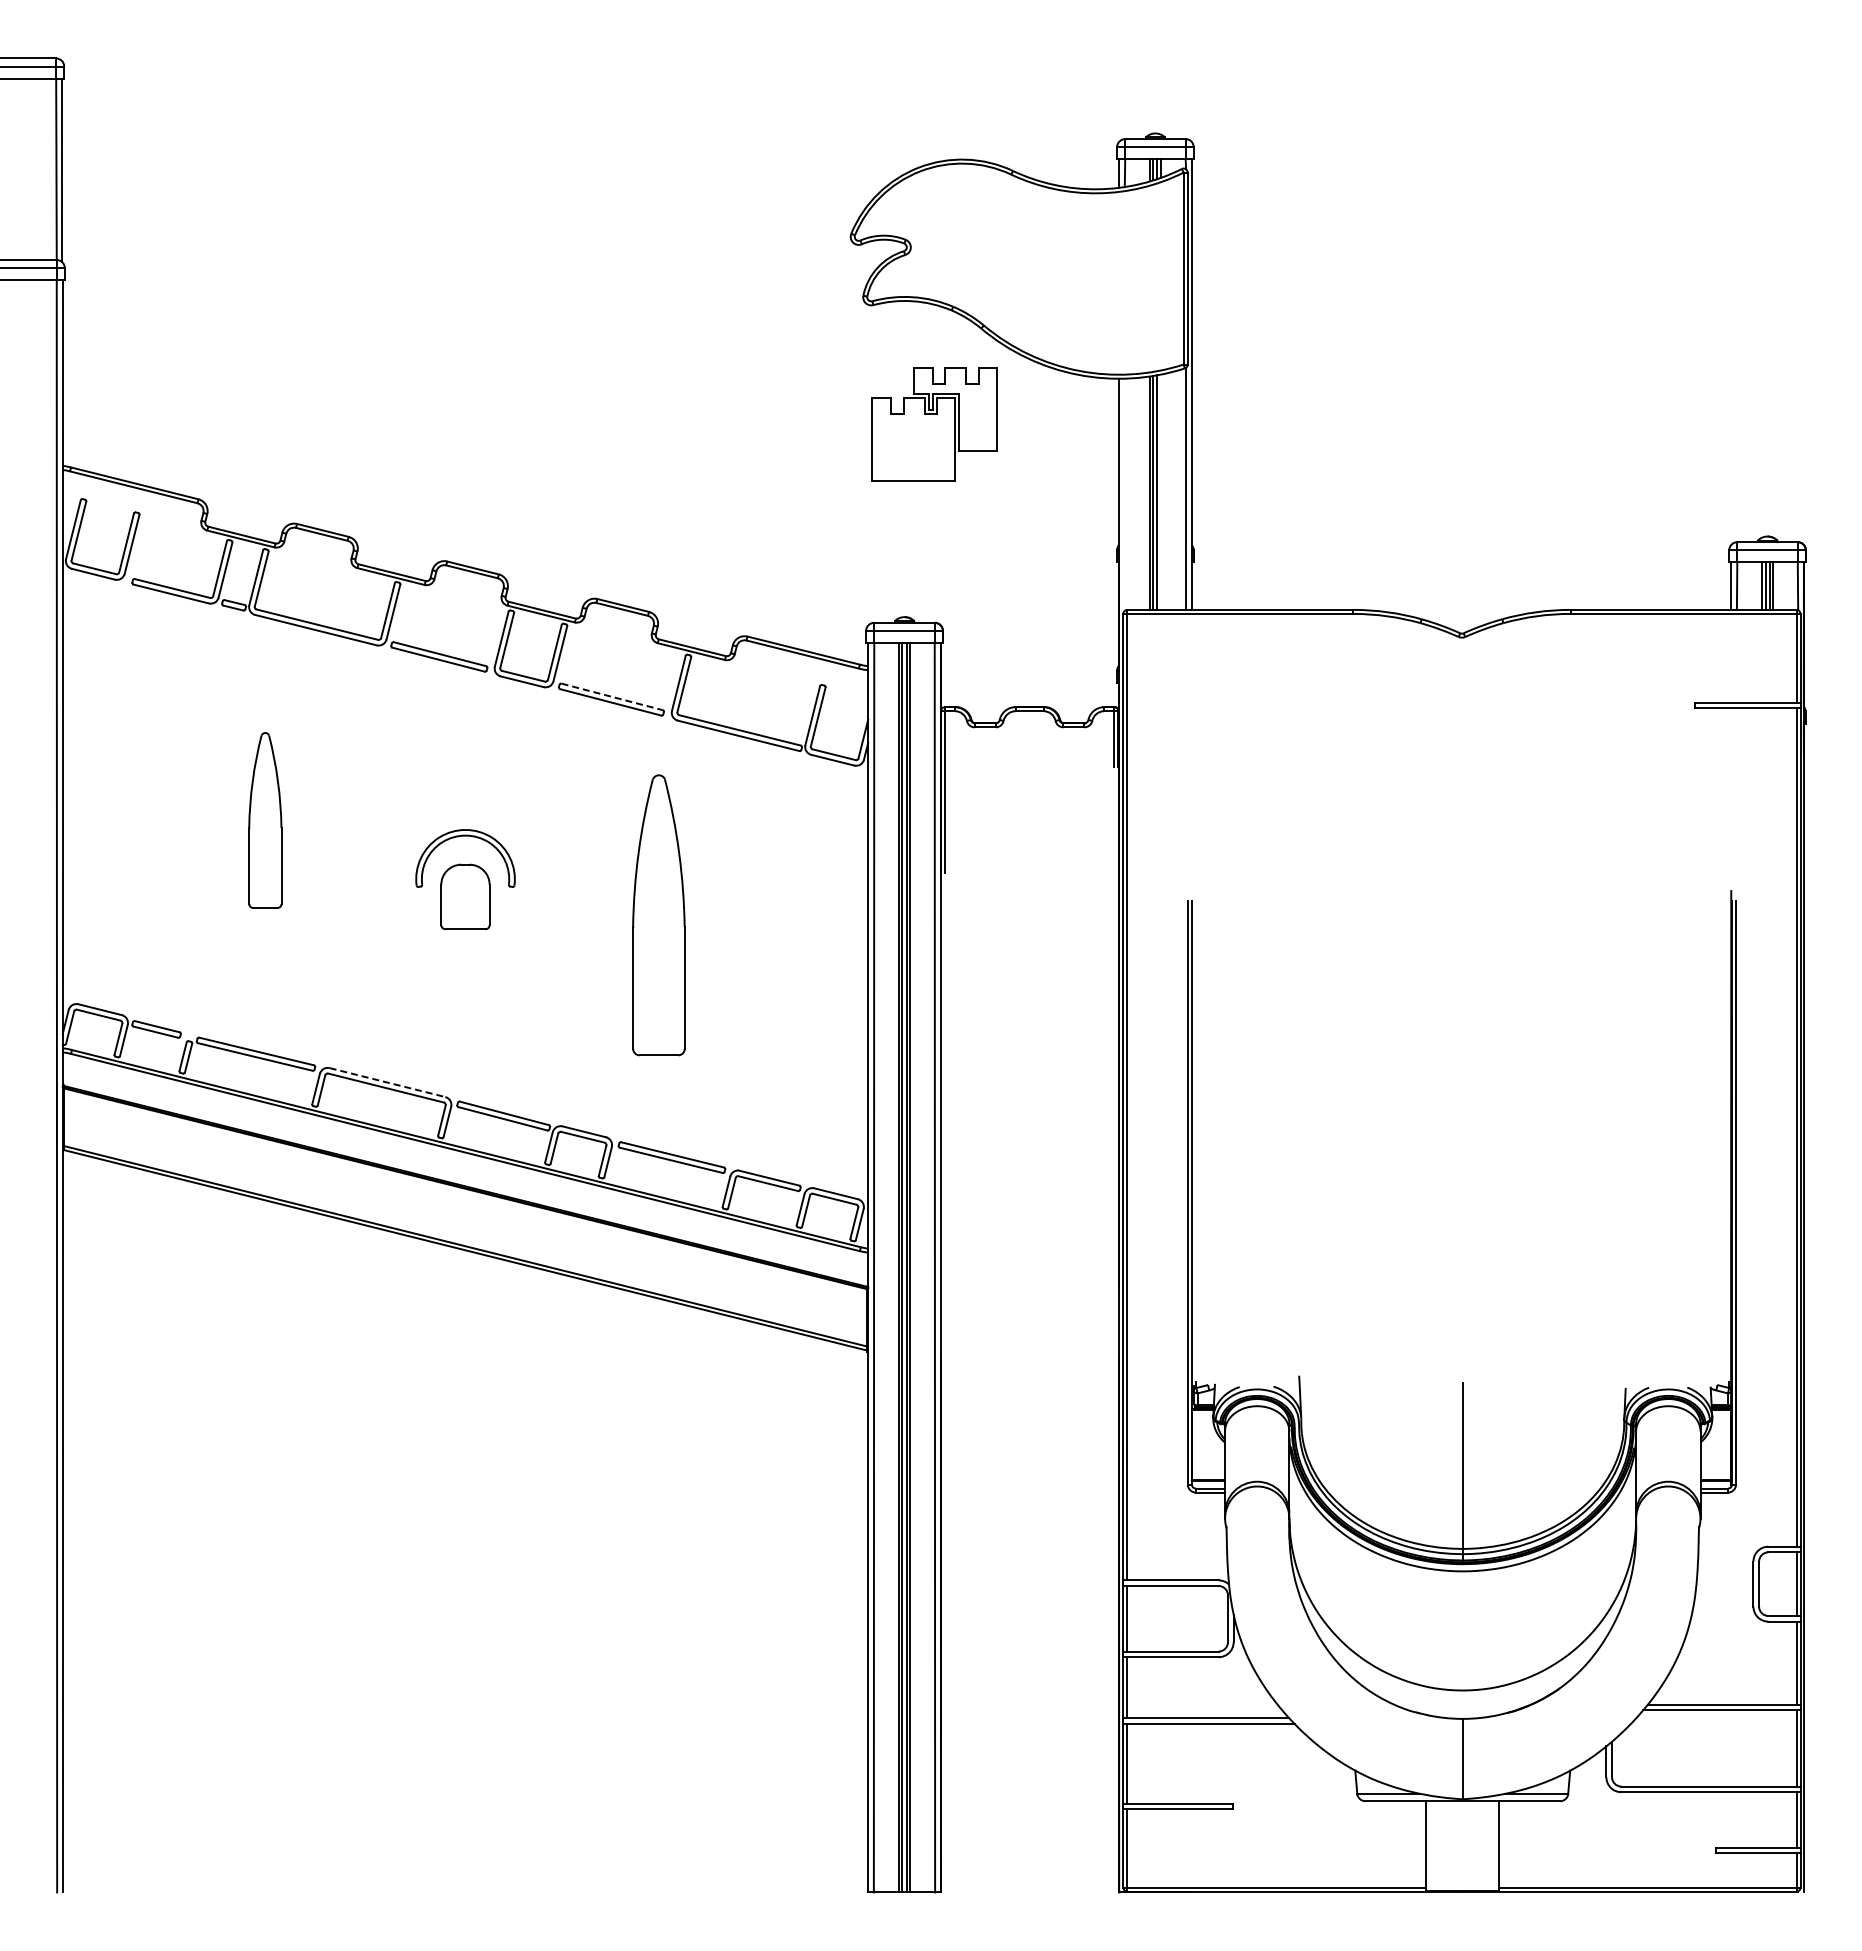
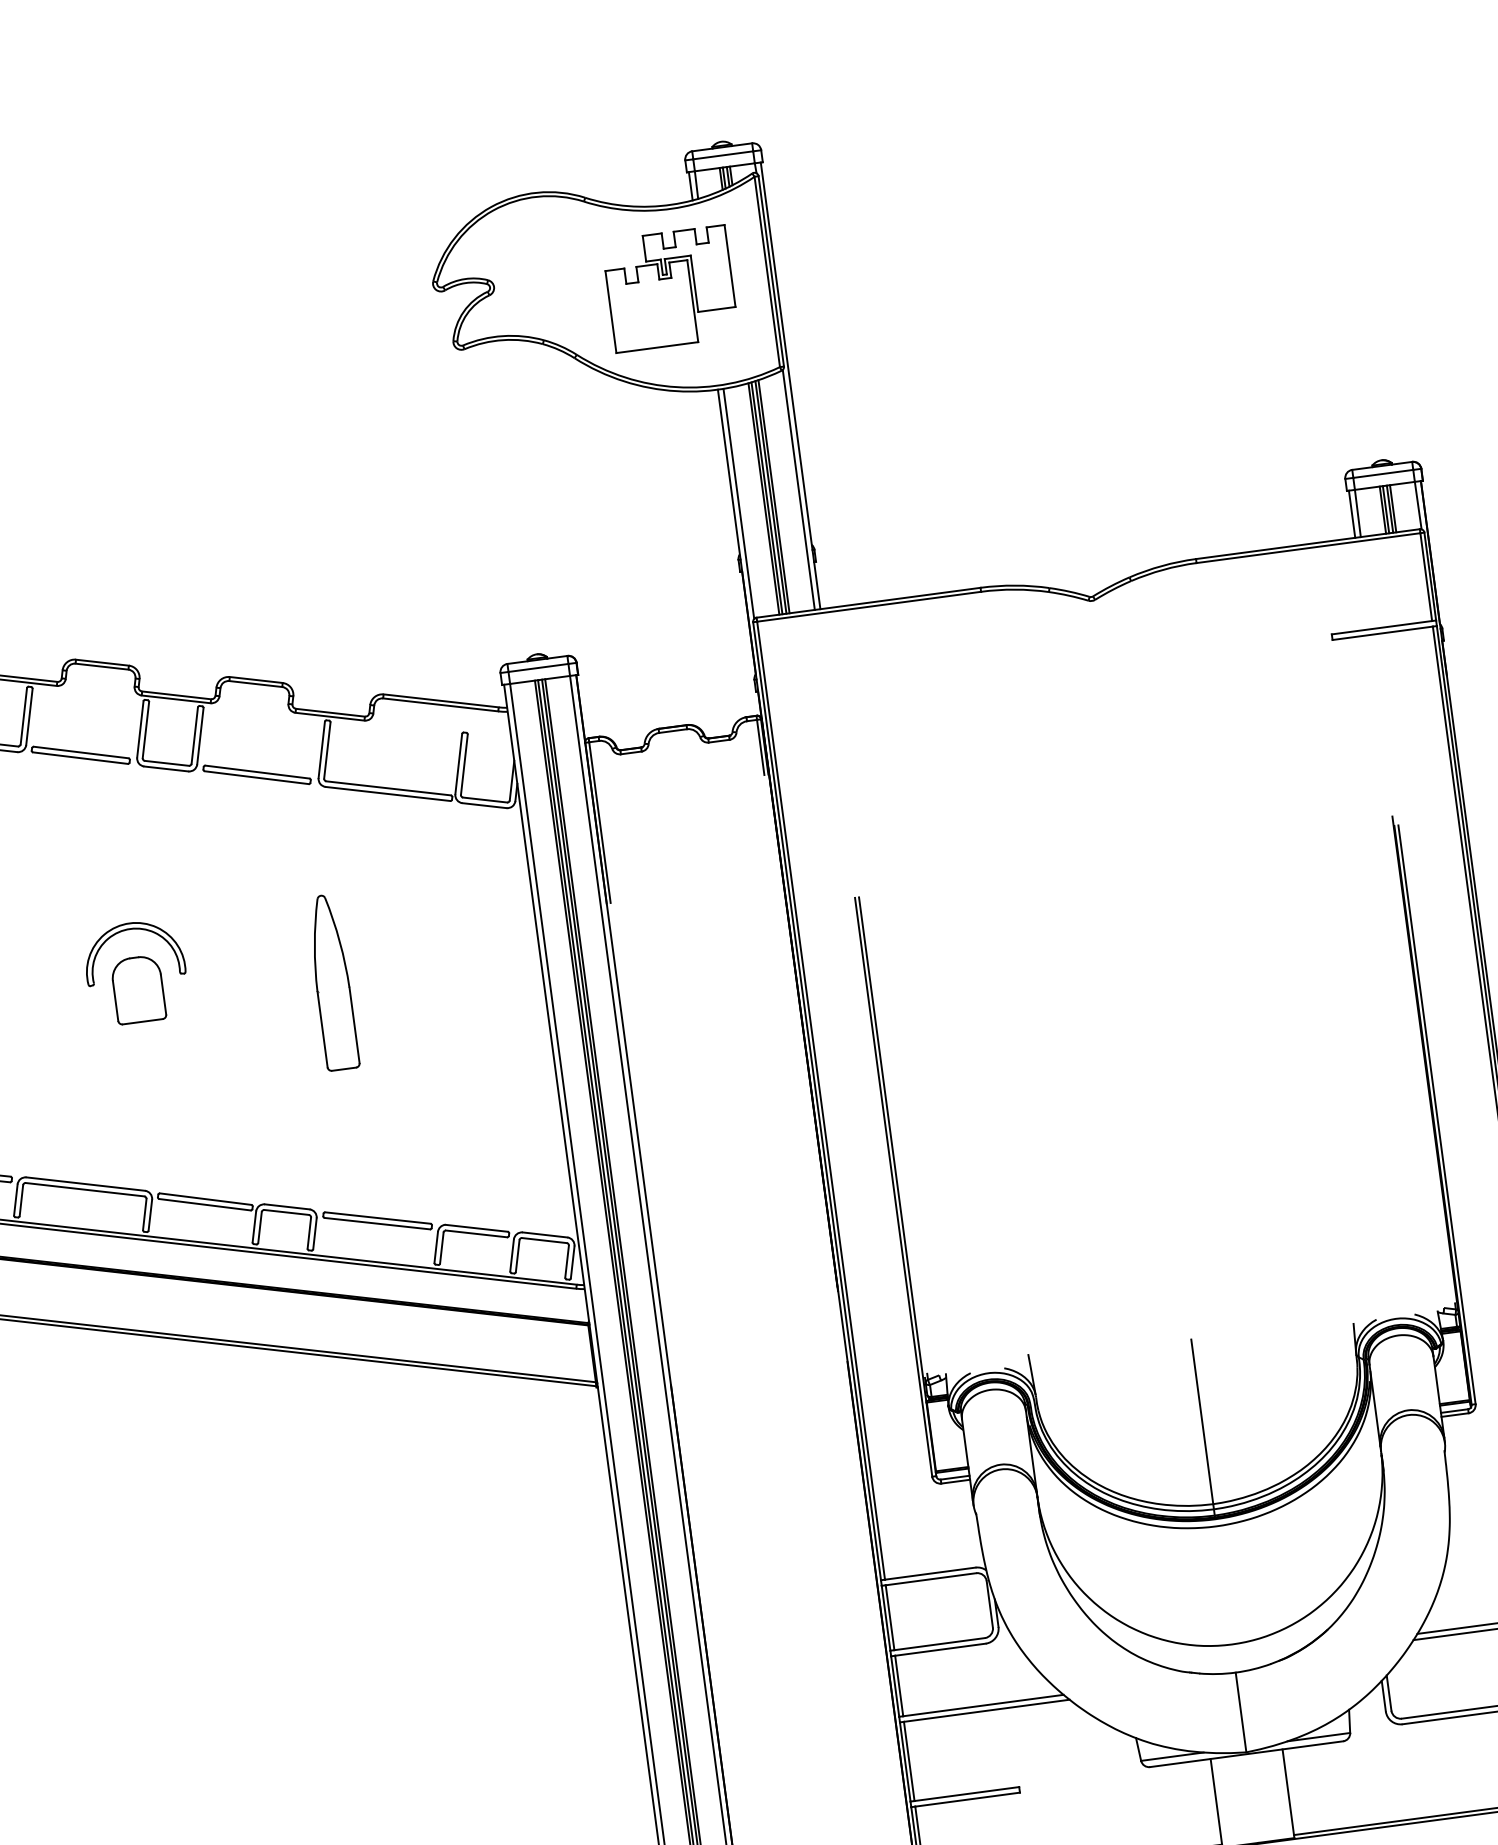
part: (934, 424) -> (670, 288), moved
line: (1160, 491) -> (773, 495), added
line: (1124, 494) -> (738, 503), added
line: (612, 697) -> (257, 772), dashed -> solid
part: (658, 915) -> (332, 982), size x0.62
line: (387, 1082) -> (85, 1184), dashed -> solid

